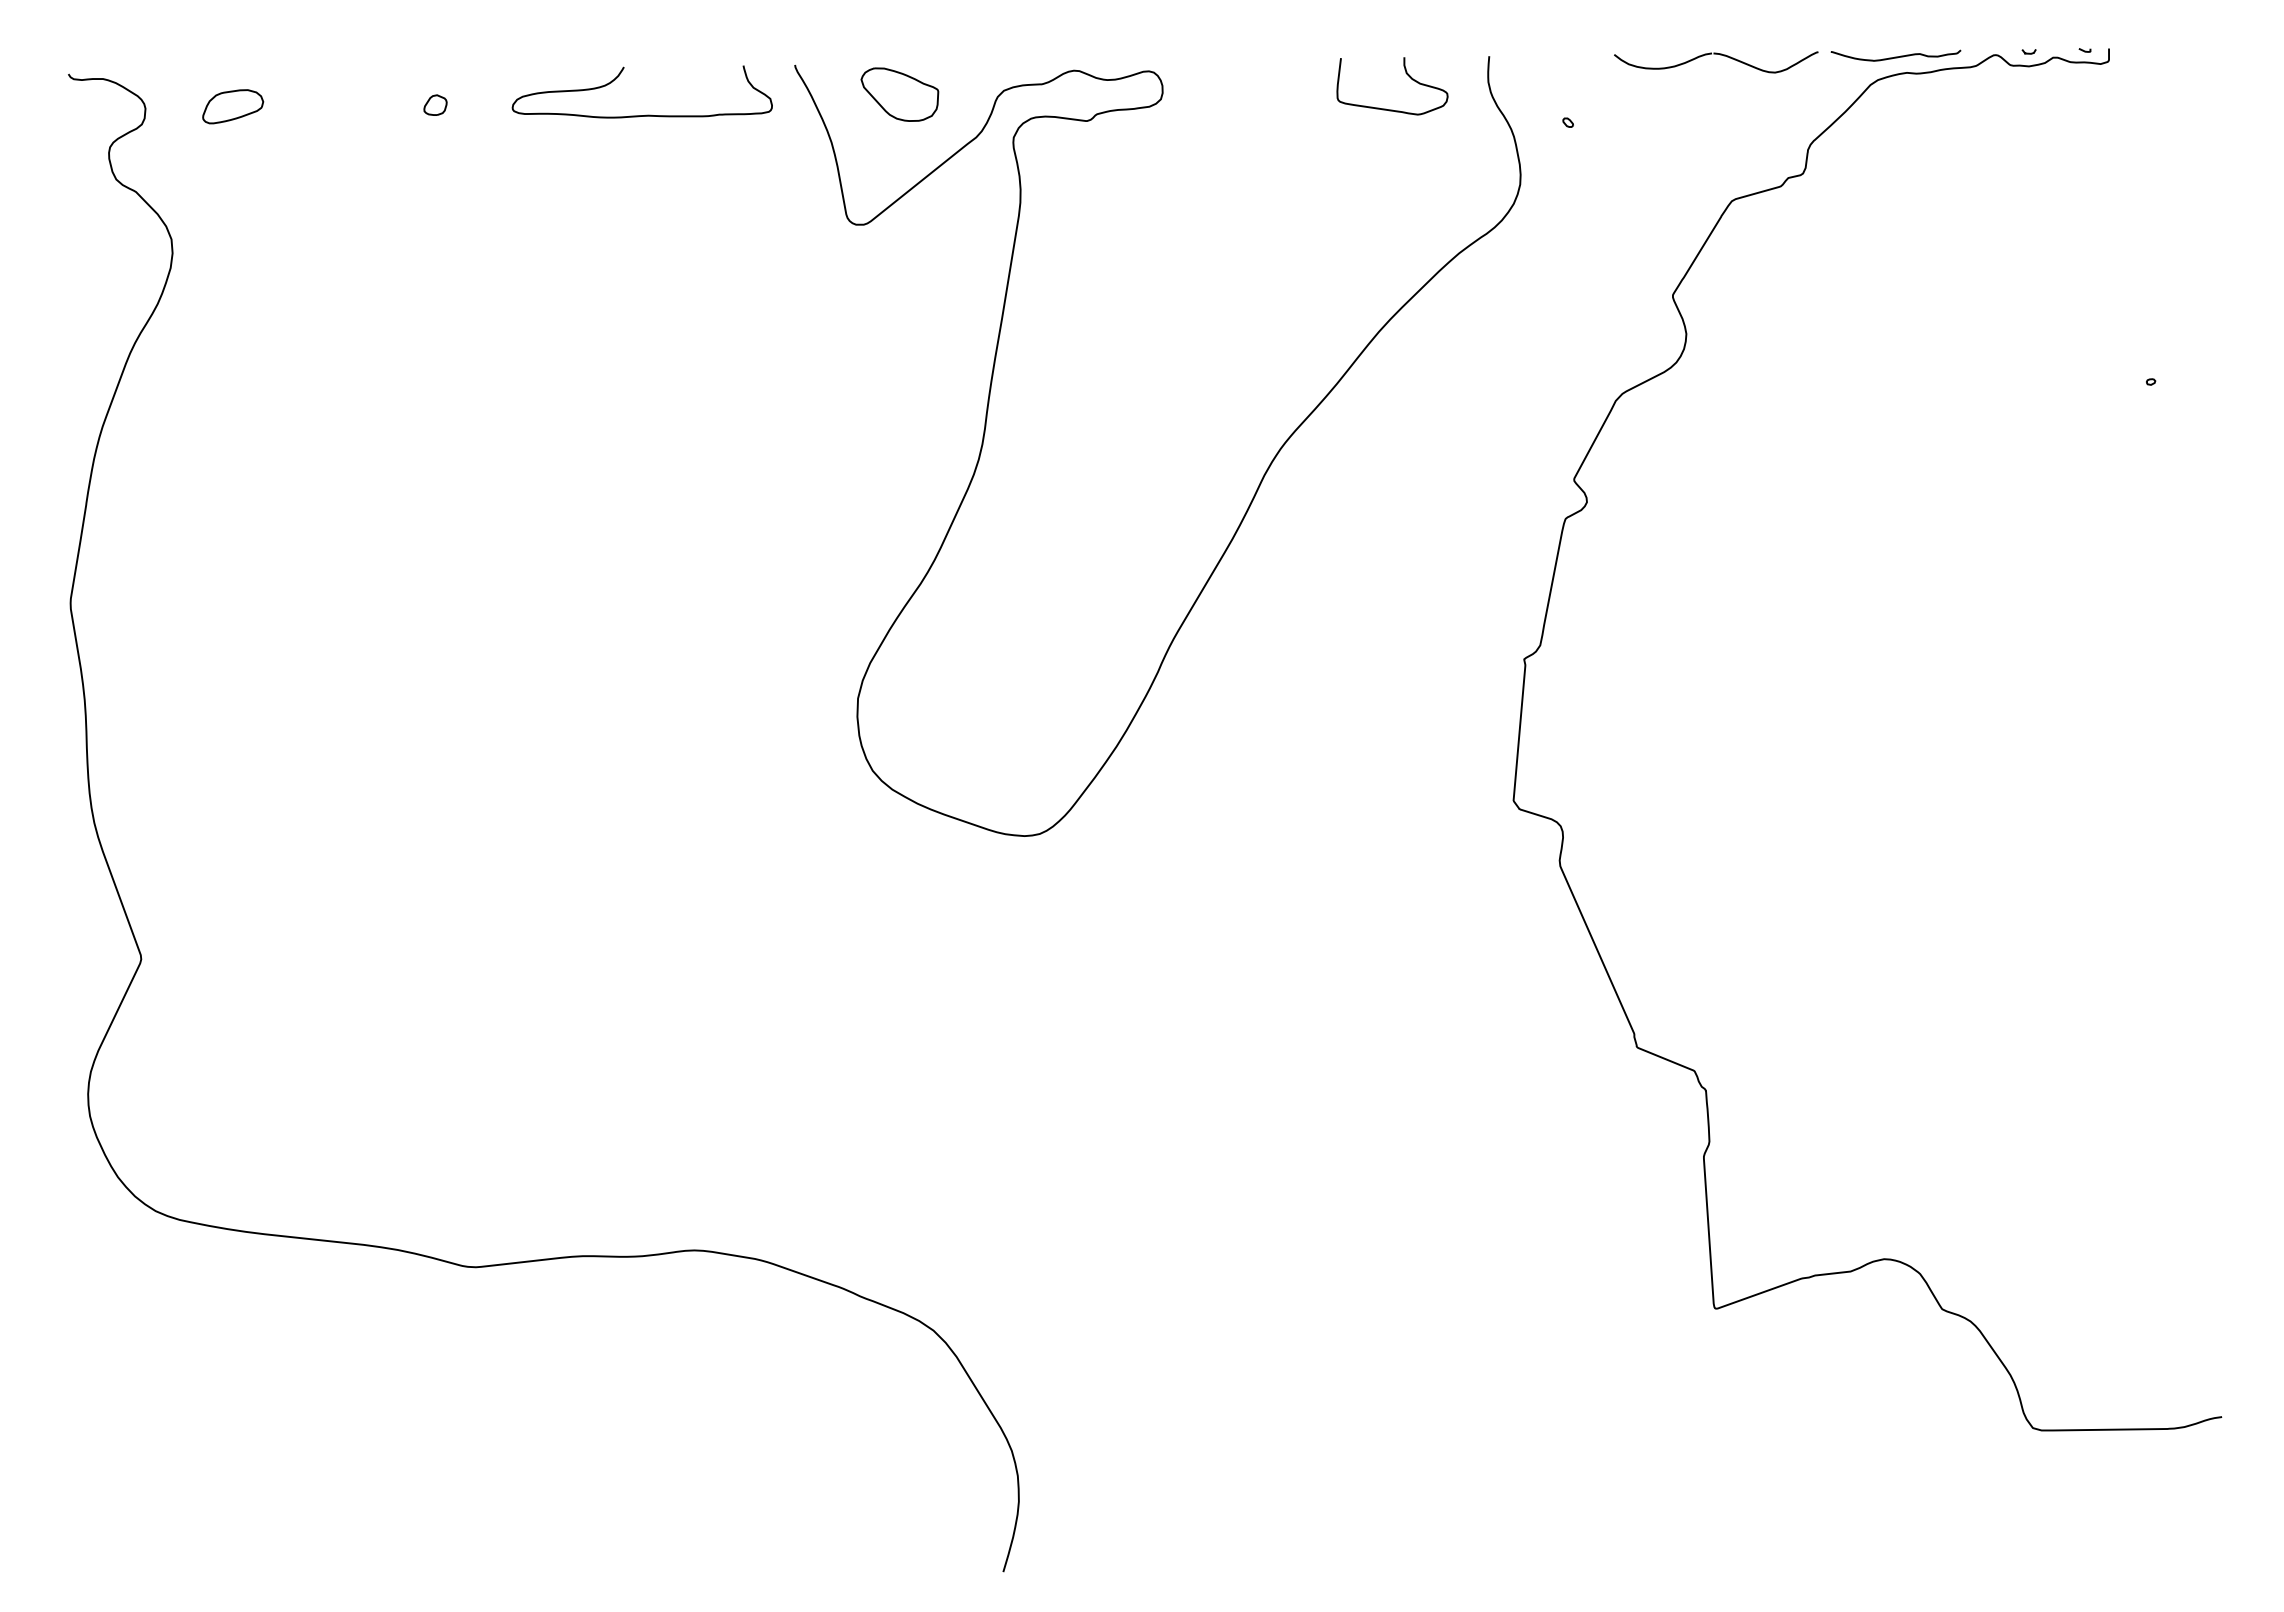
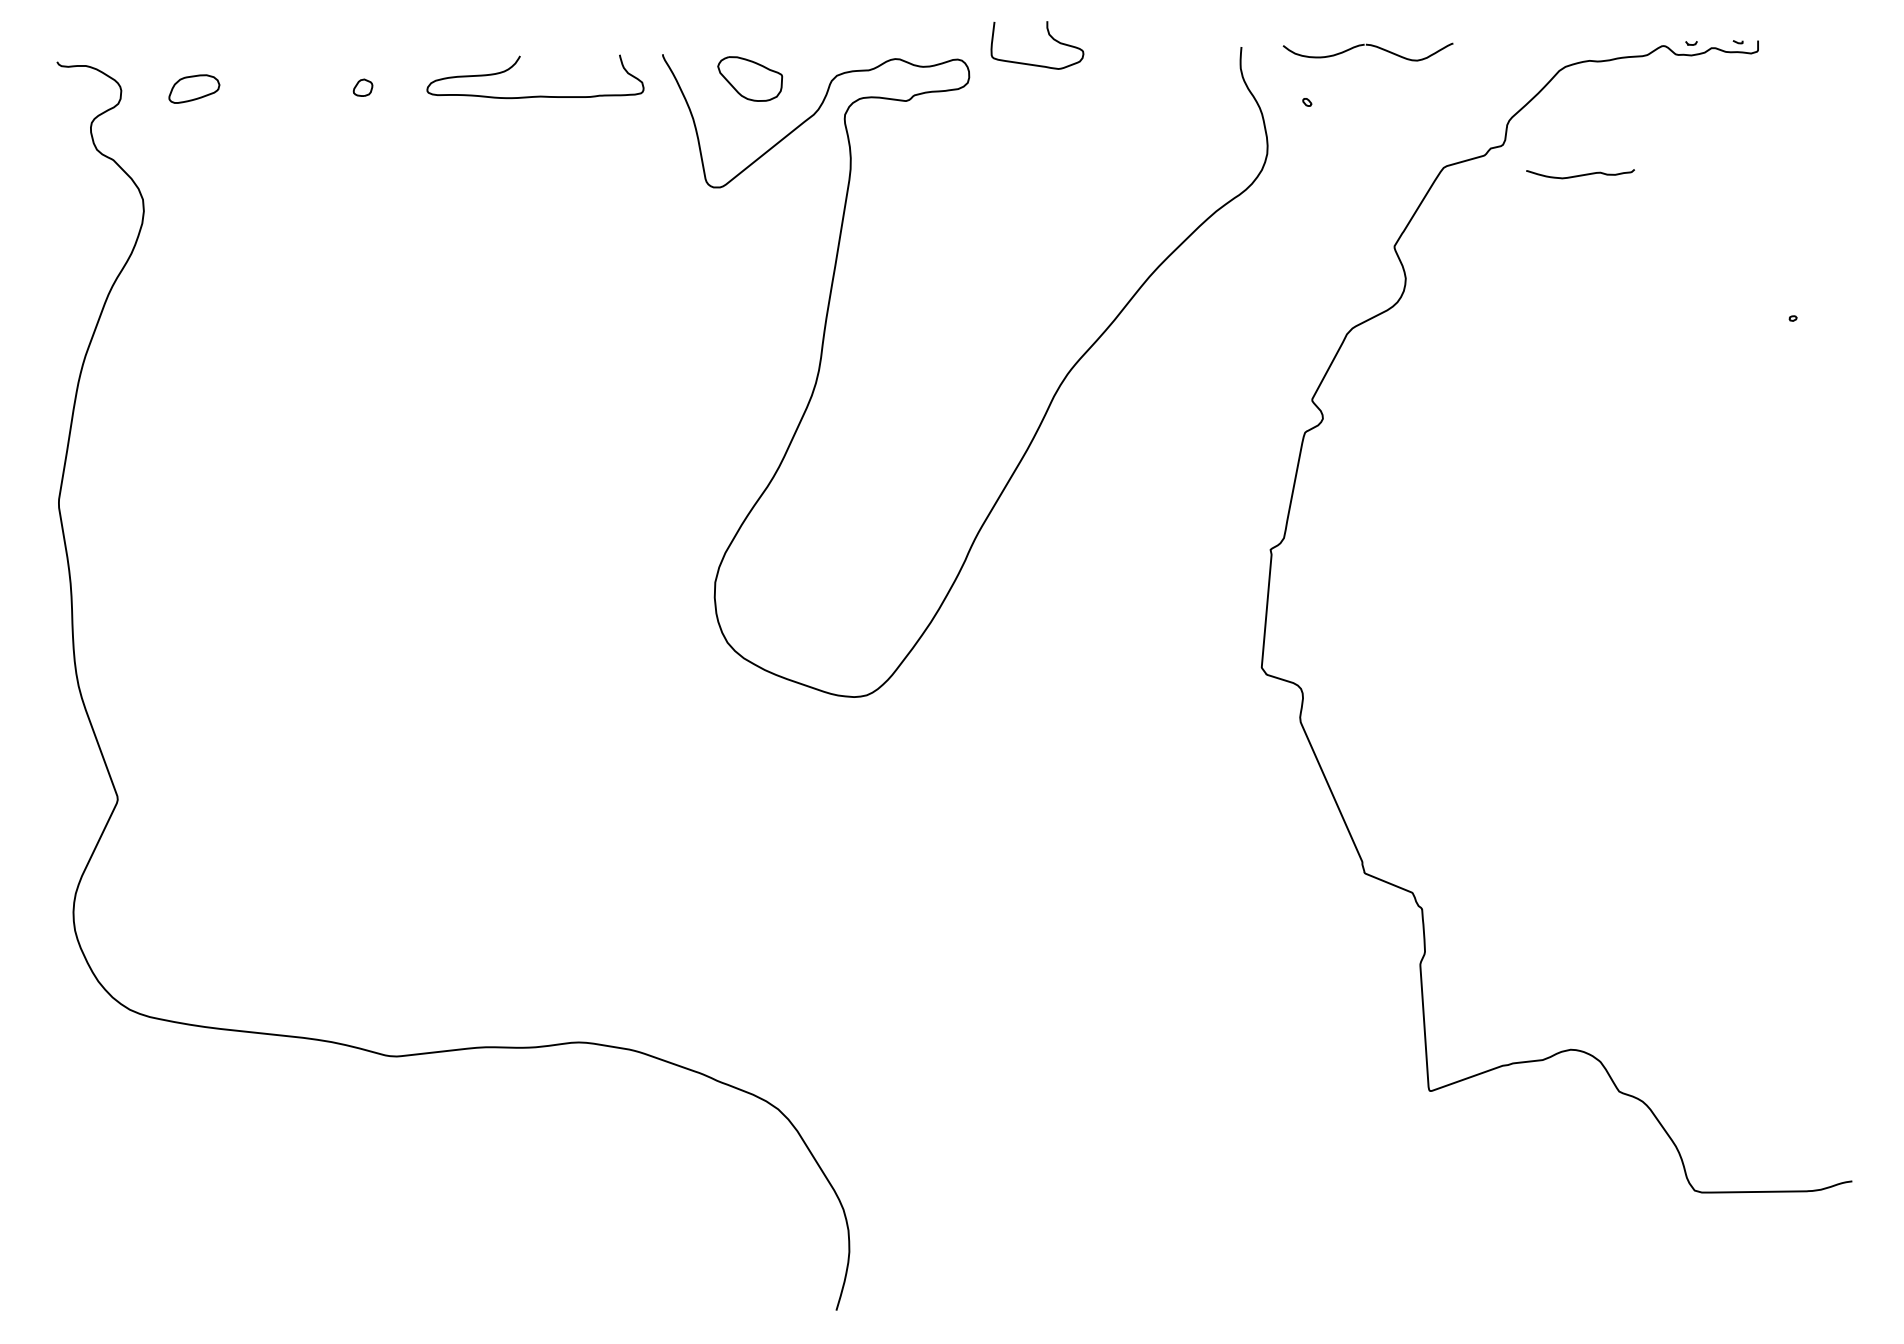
part: (1716, 54) -> (1368, 45), moved
curve: (1895, 56) -> (1580, 174), moved
curve: (1405, 73) -> (1048, 34), moved

